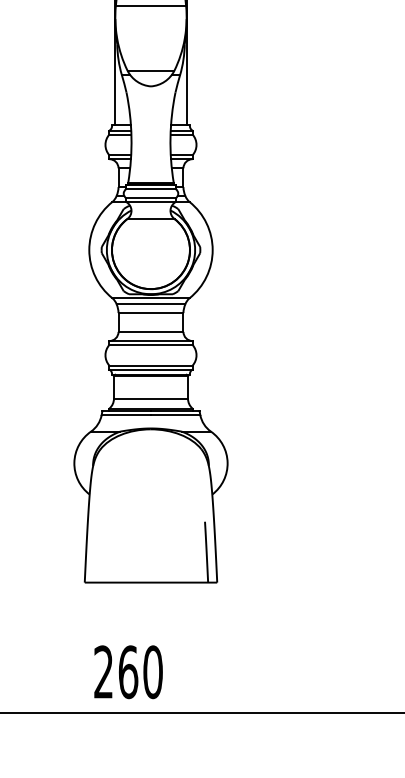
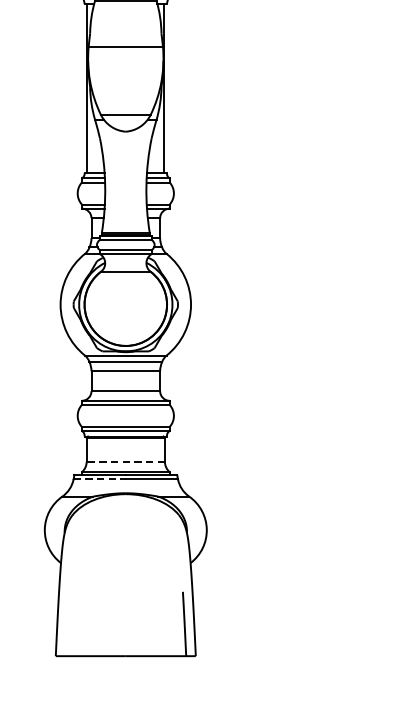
line: (150, 398) -> (125, 461), solid -> dashed
line: (126, 415) -> (99, 479), solid -> dashed

